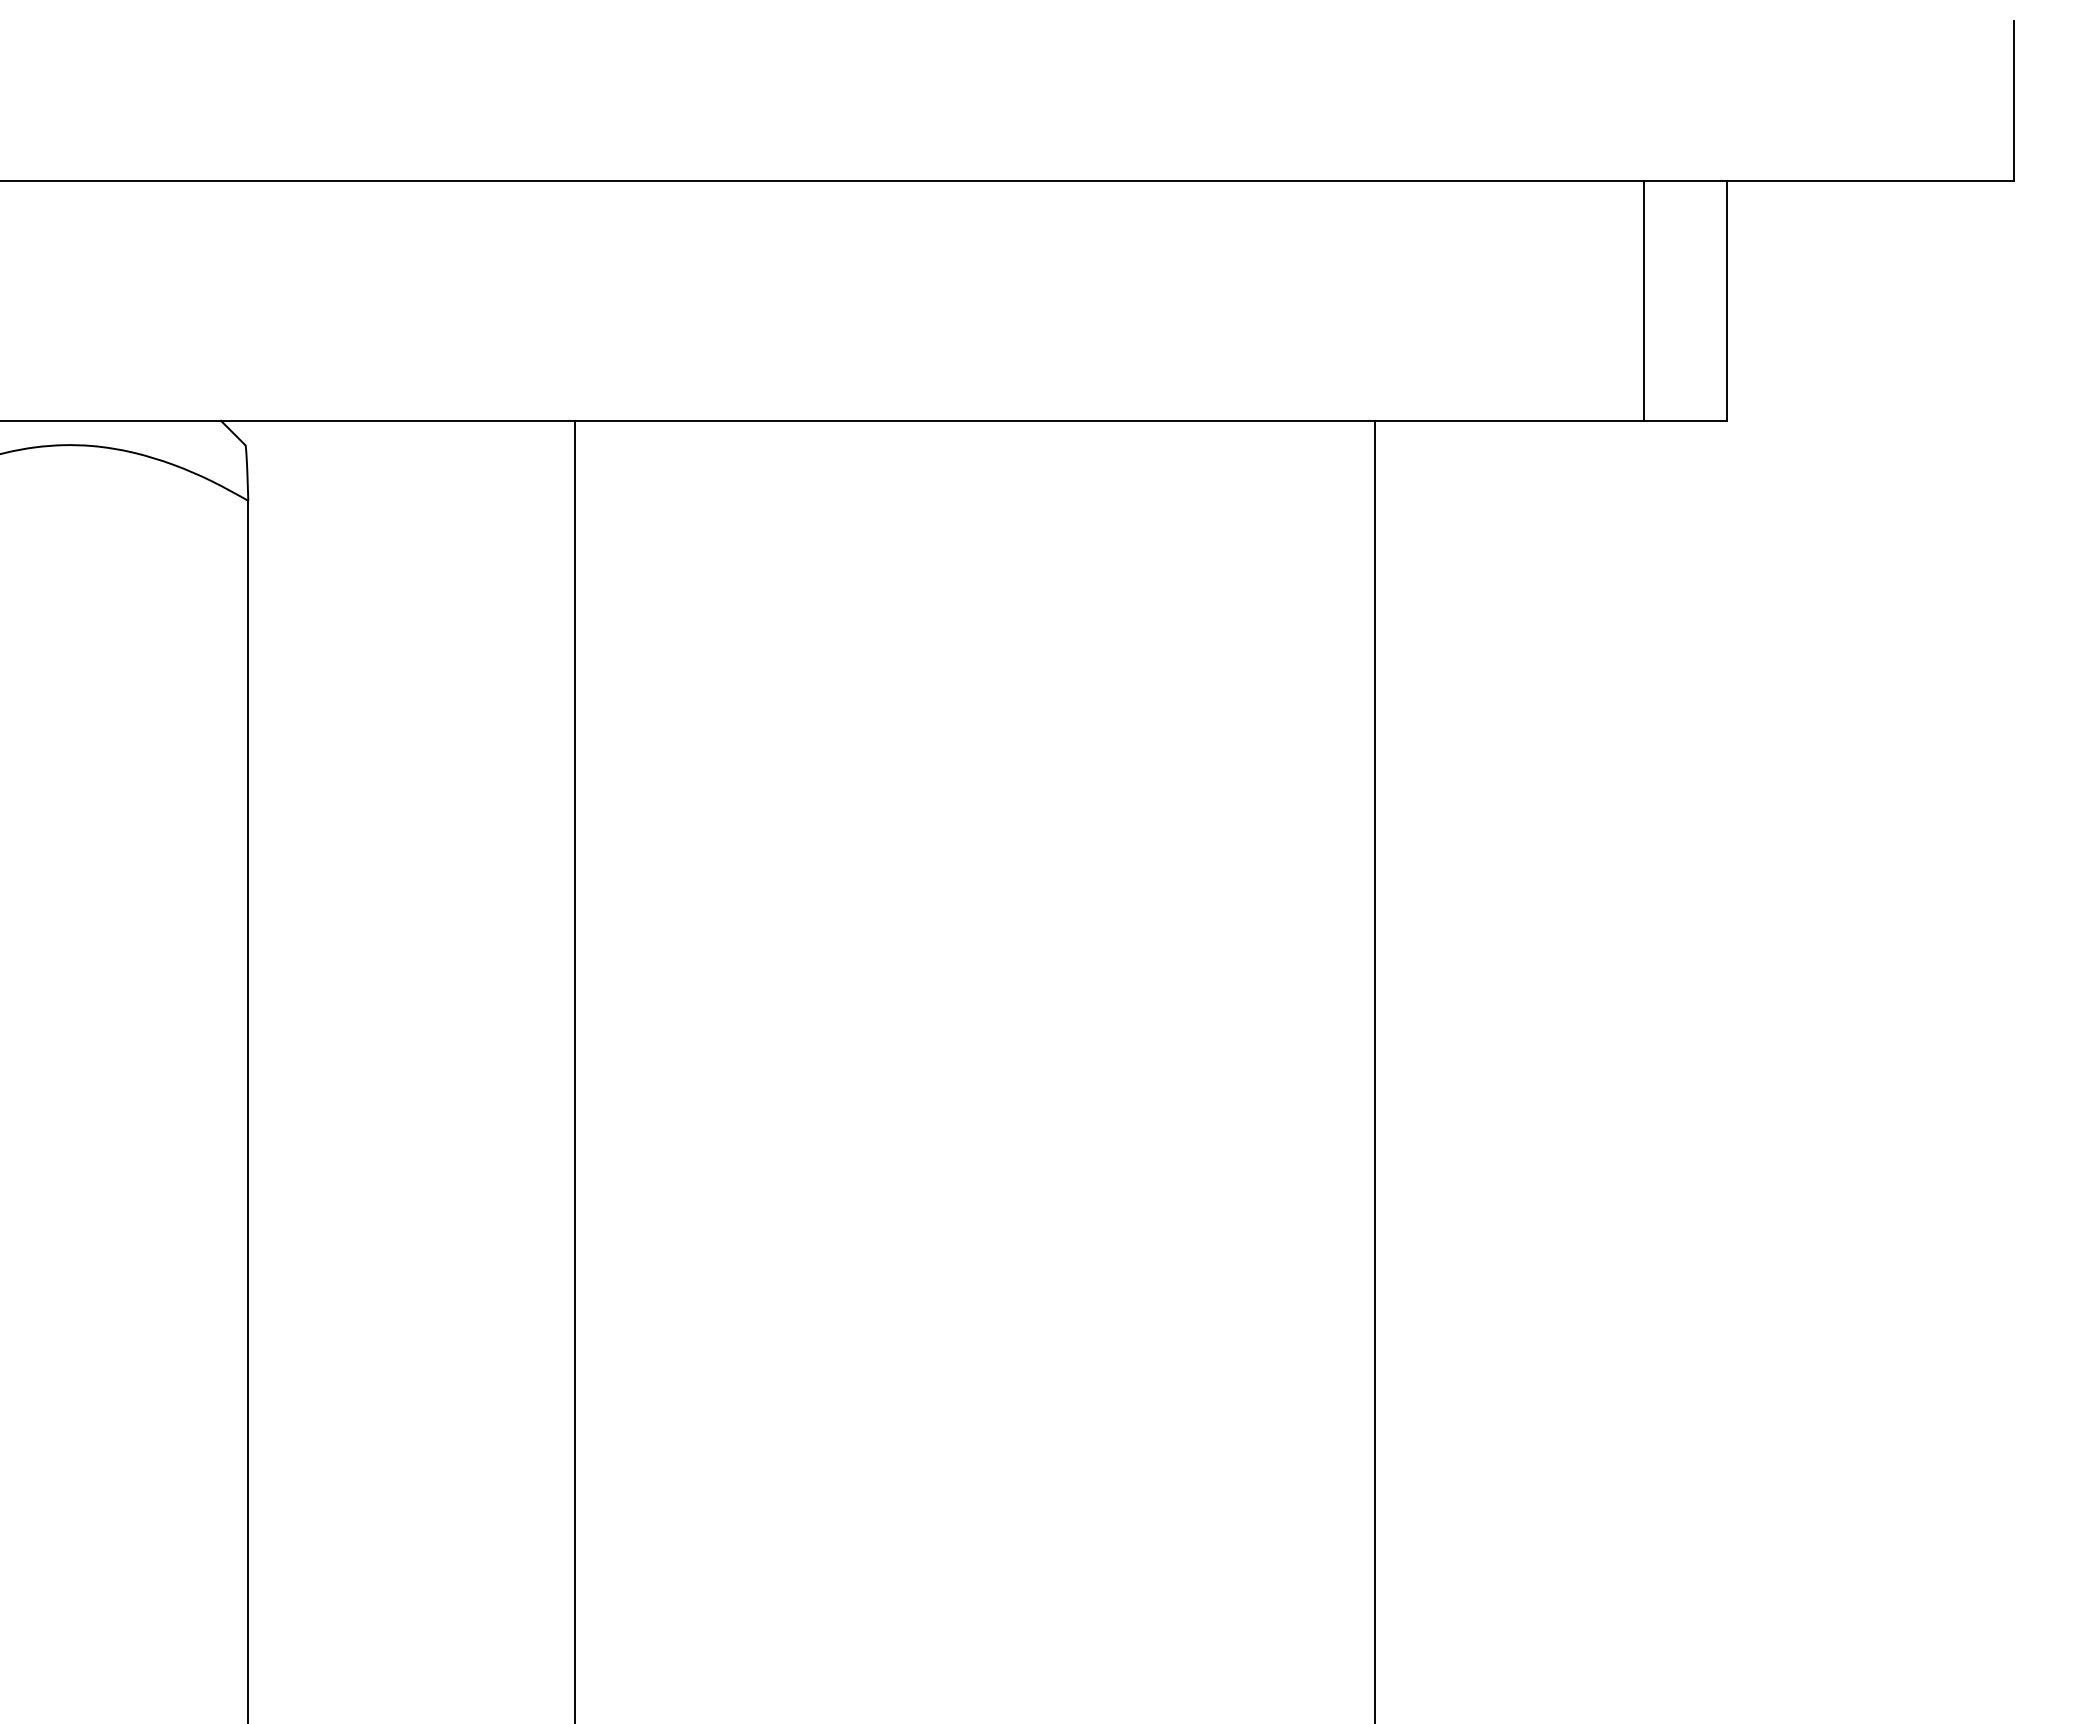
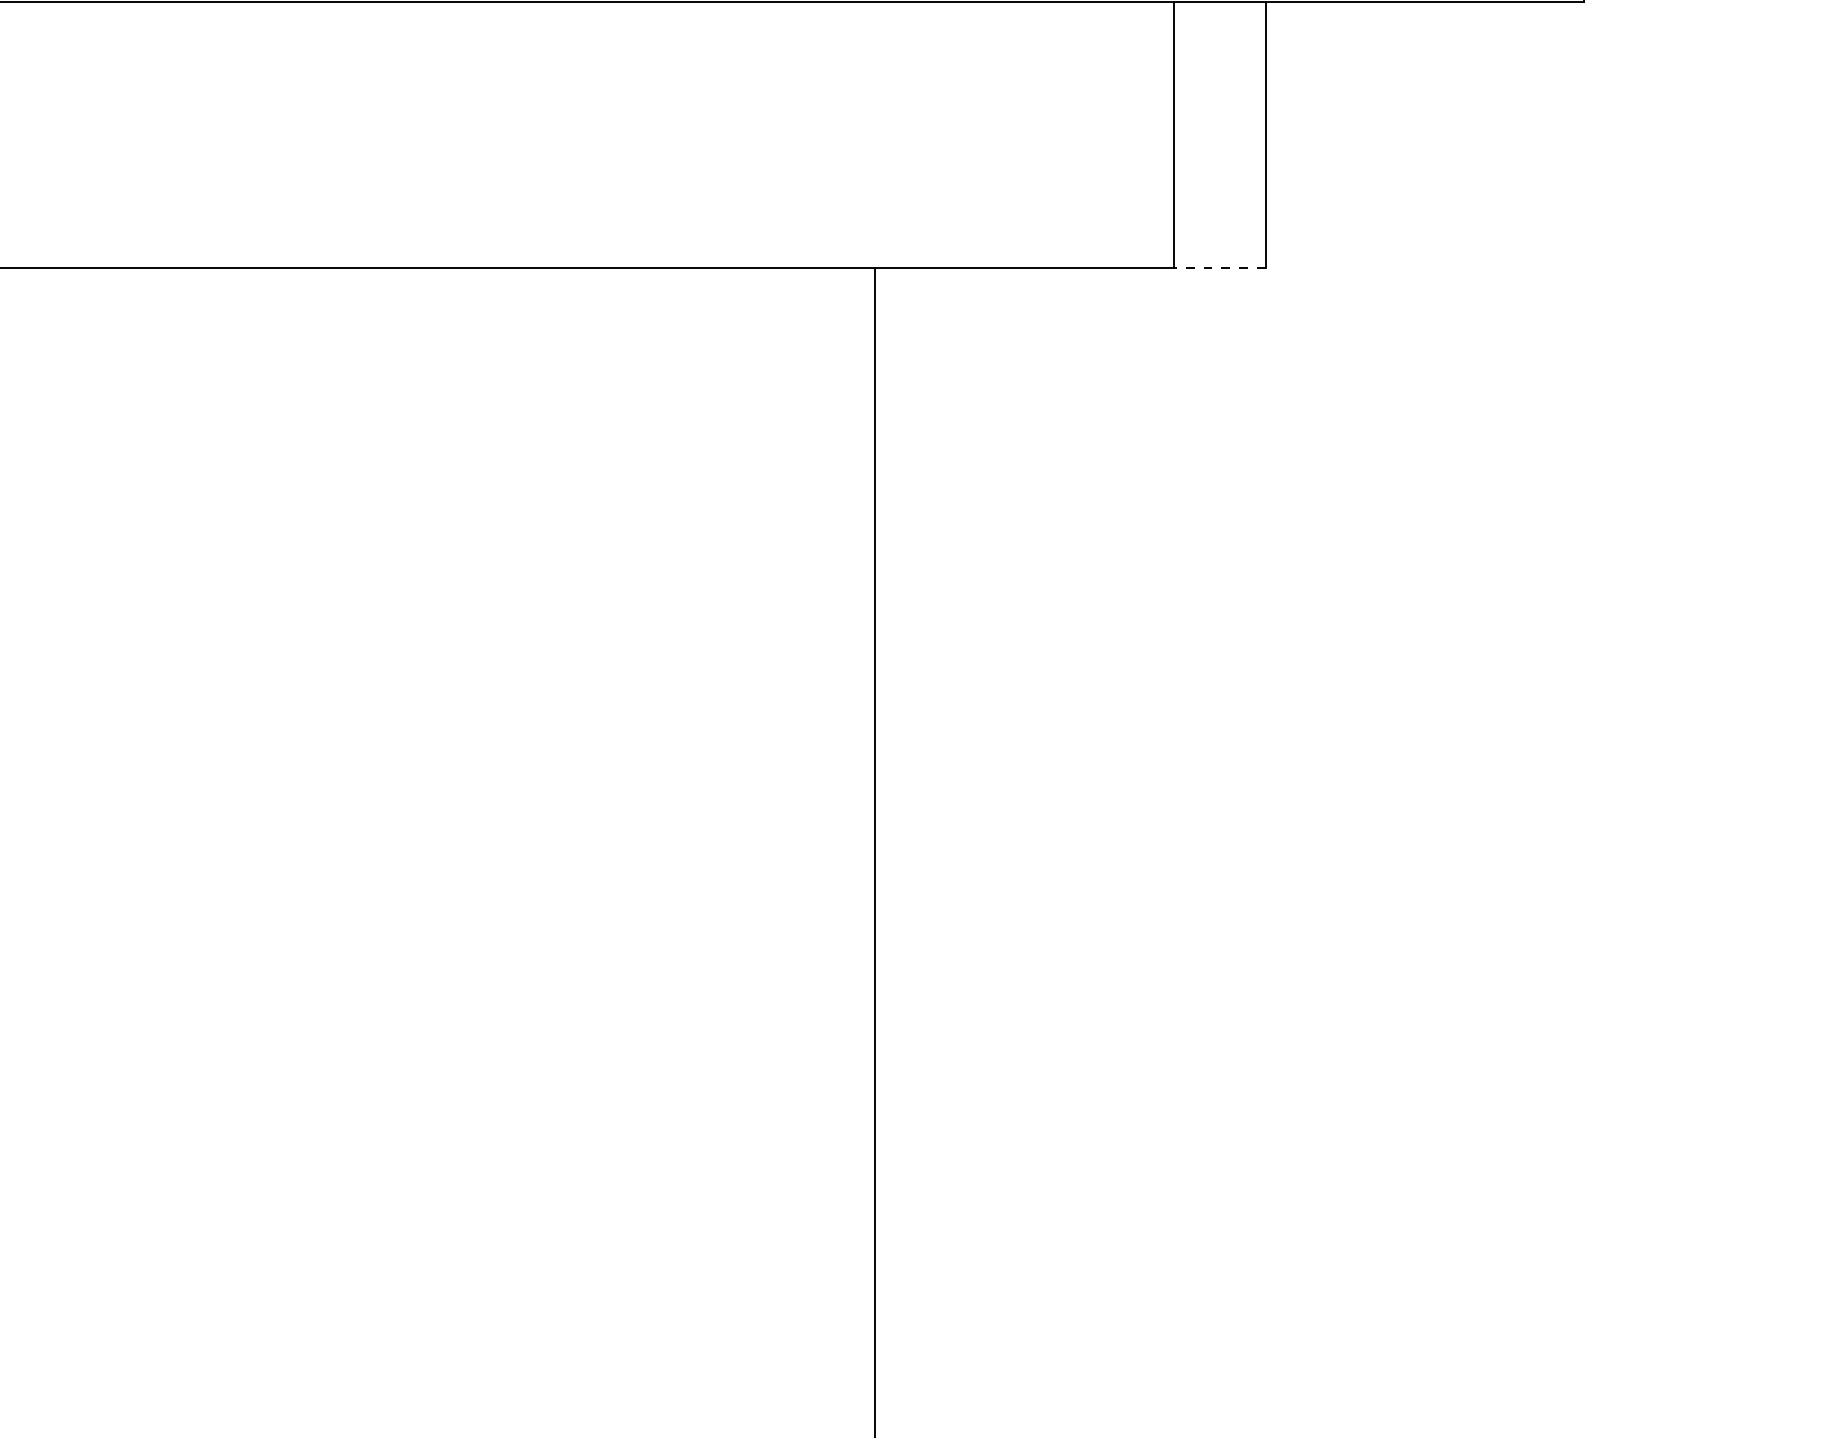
line: (1685, 420) -> (1219, 267), solid -> dashed

